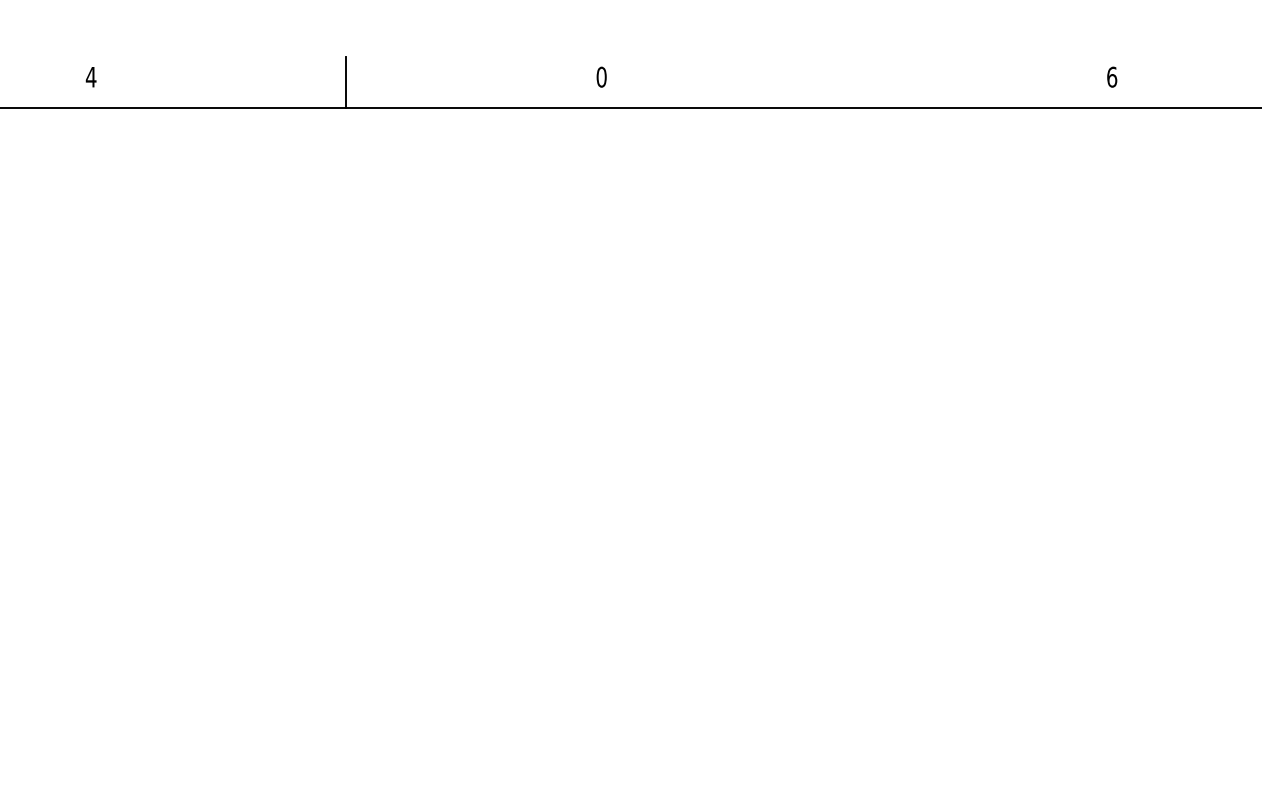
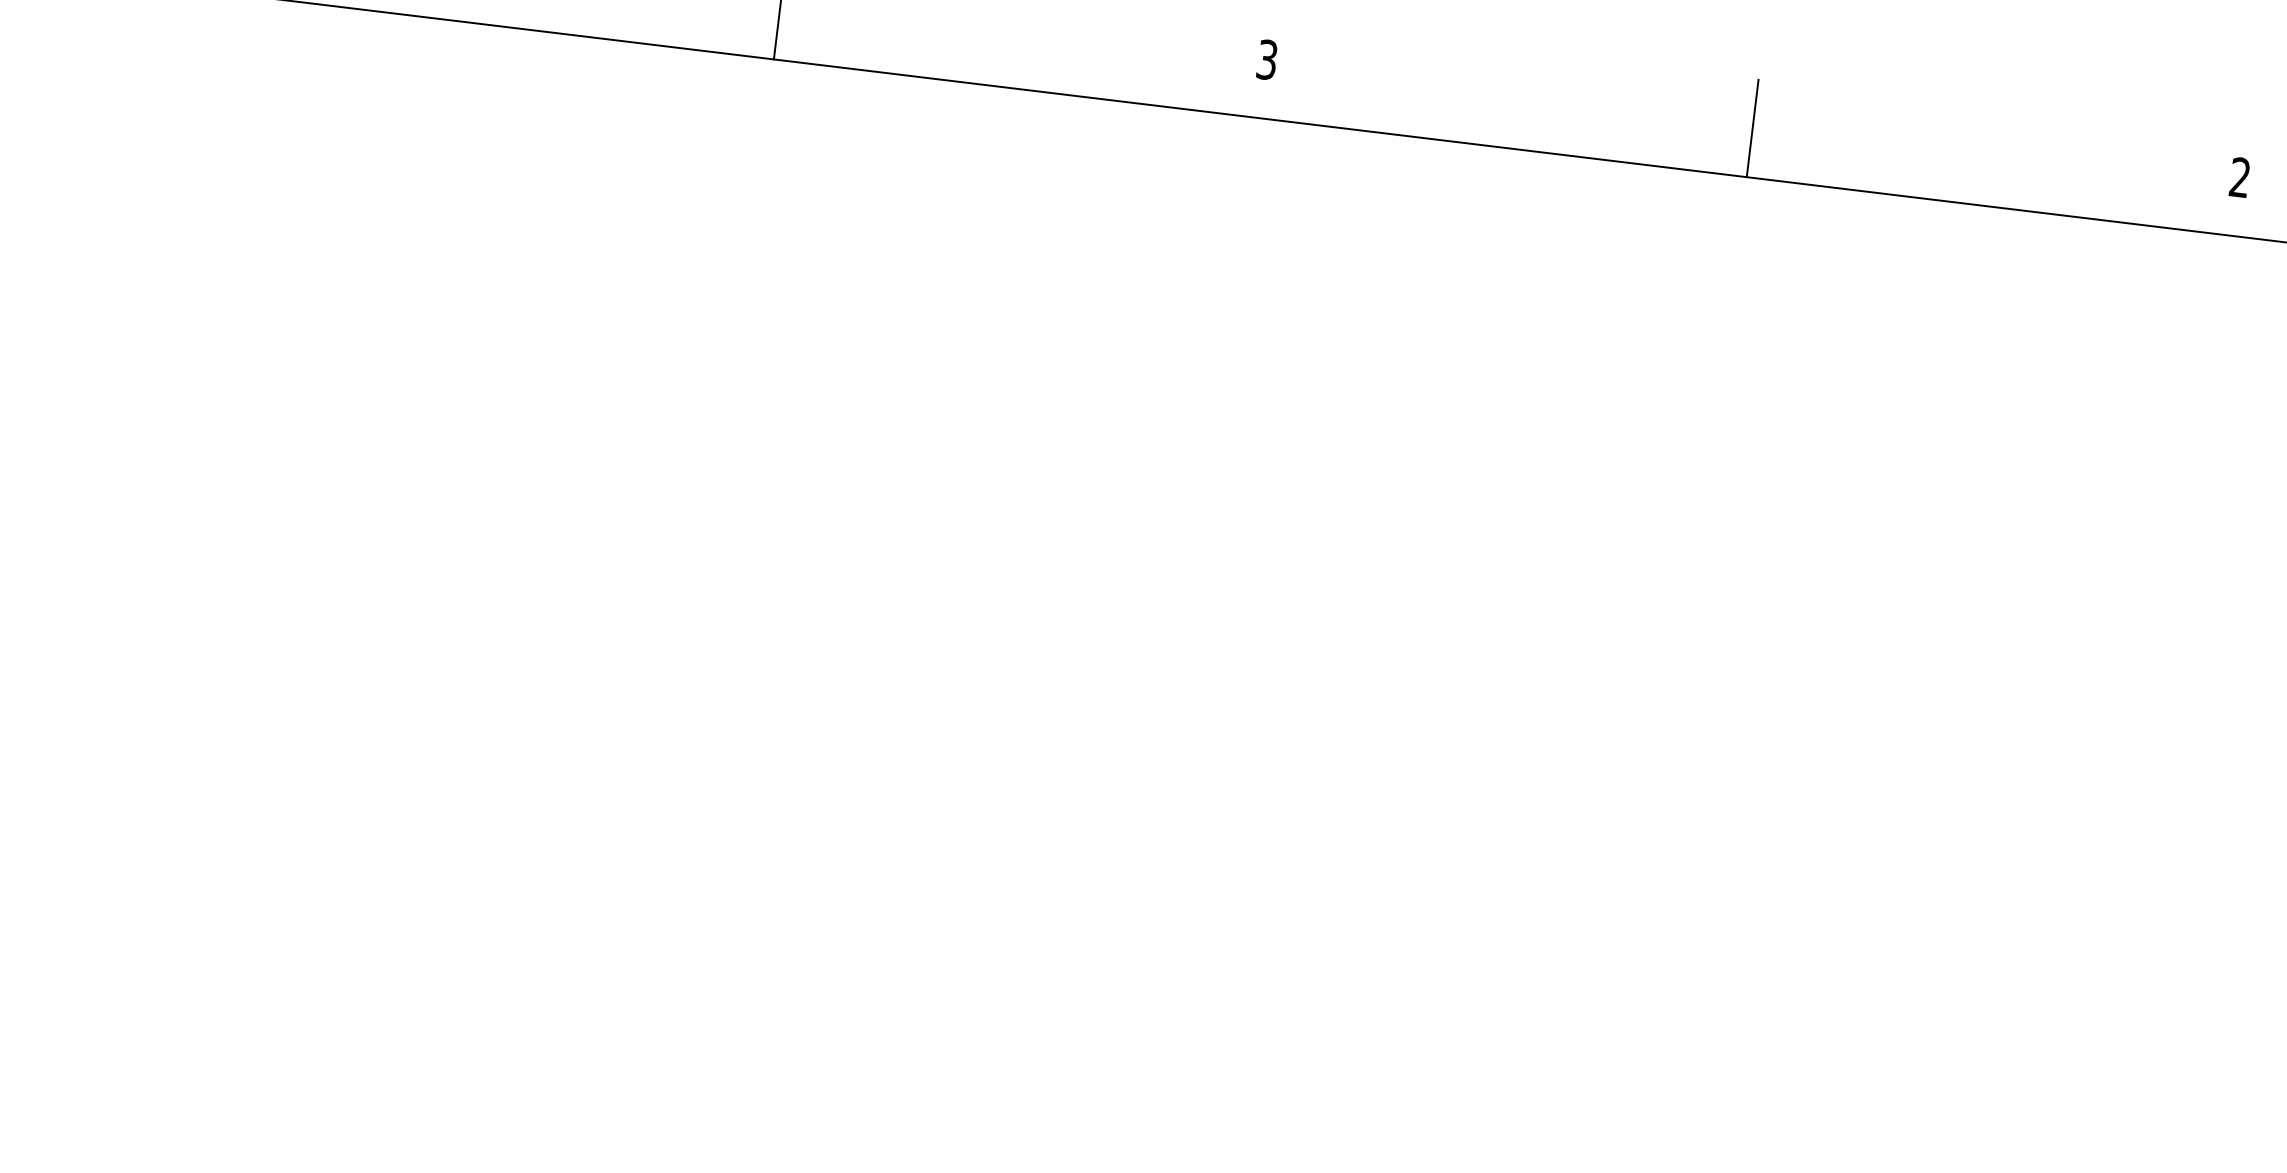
text: (601, 76) -> (1267, 58), 0 -> 3
text: (1112, 76) -> (2241, 176), 6 -> 2
line: (856, 81) -> (1751, 126), added

